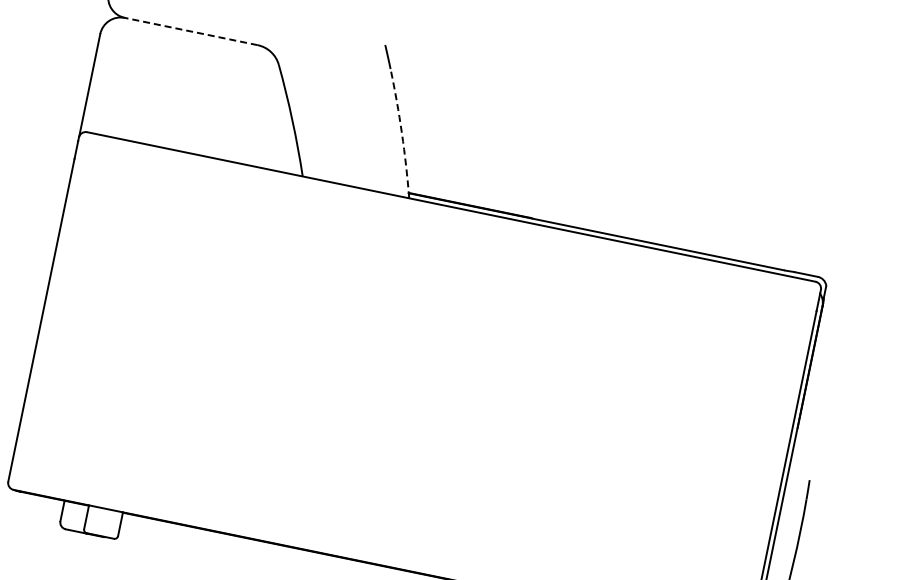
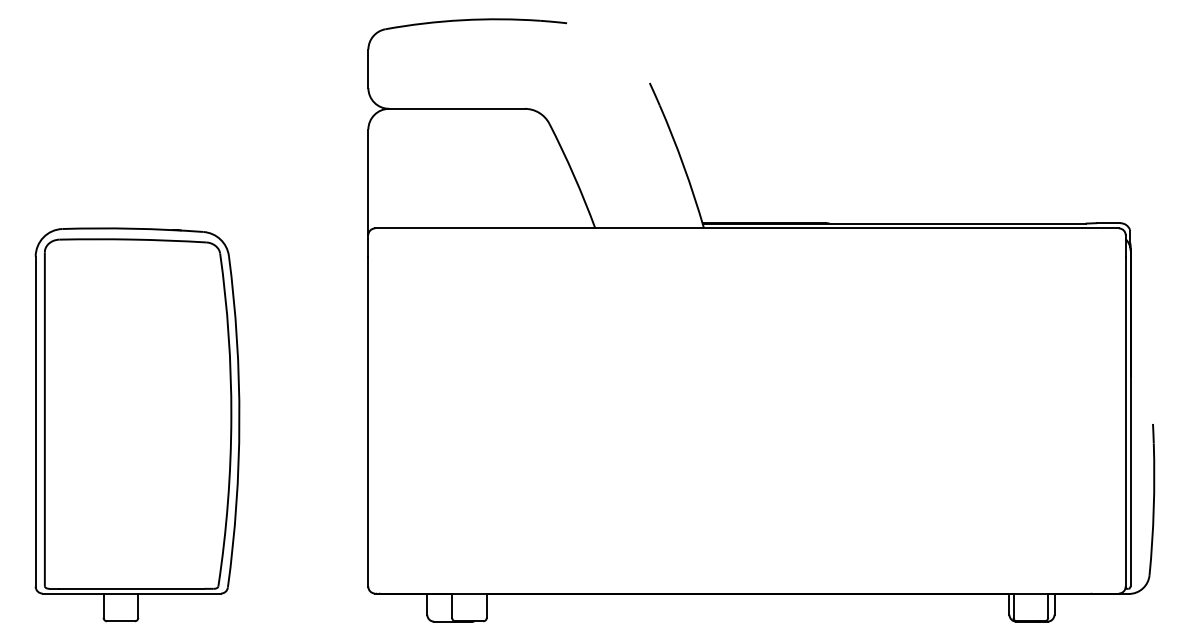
line: (191, 31) -> (457, 108), dashed -> solid
arc: (401, 133) -> (683, 166), dashed -> solid

